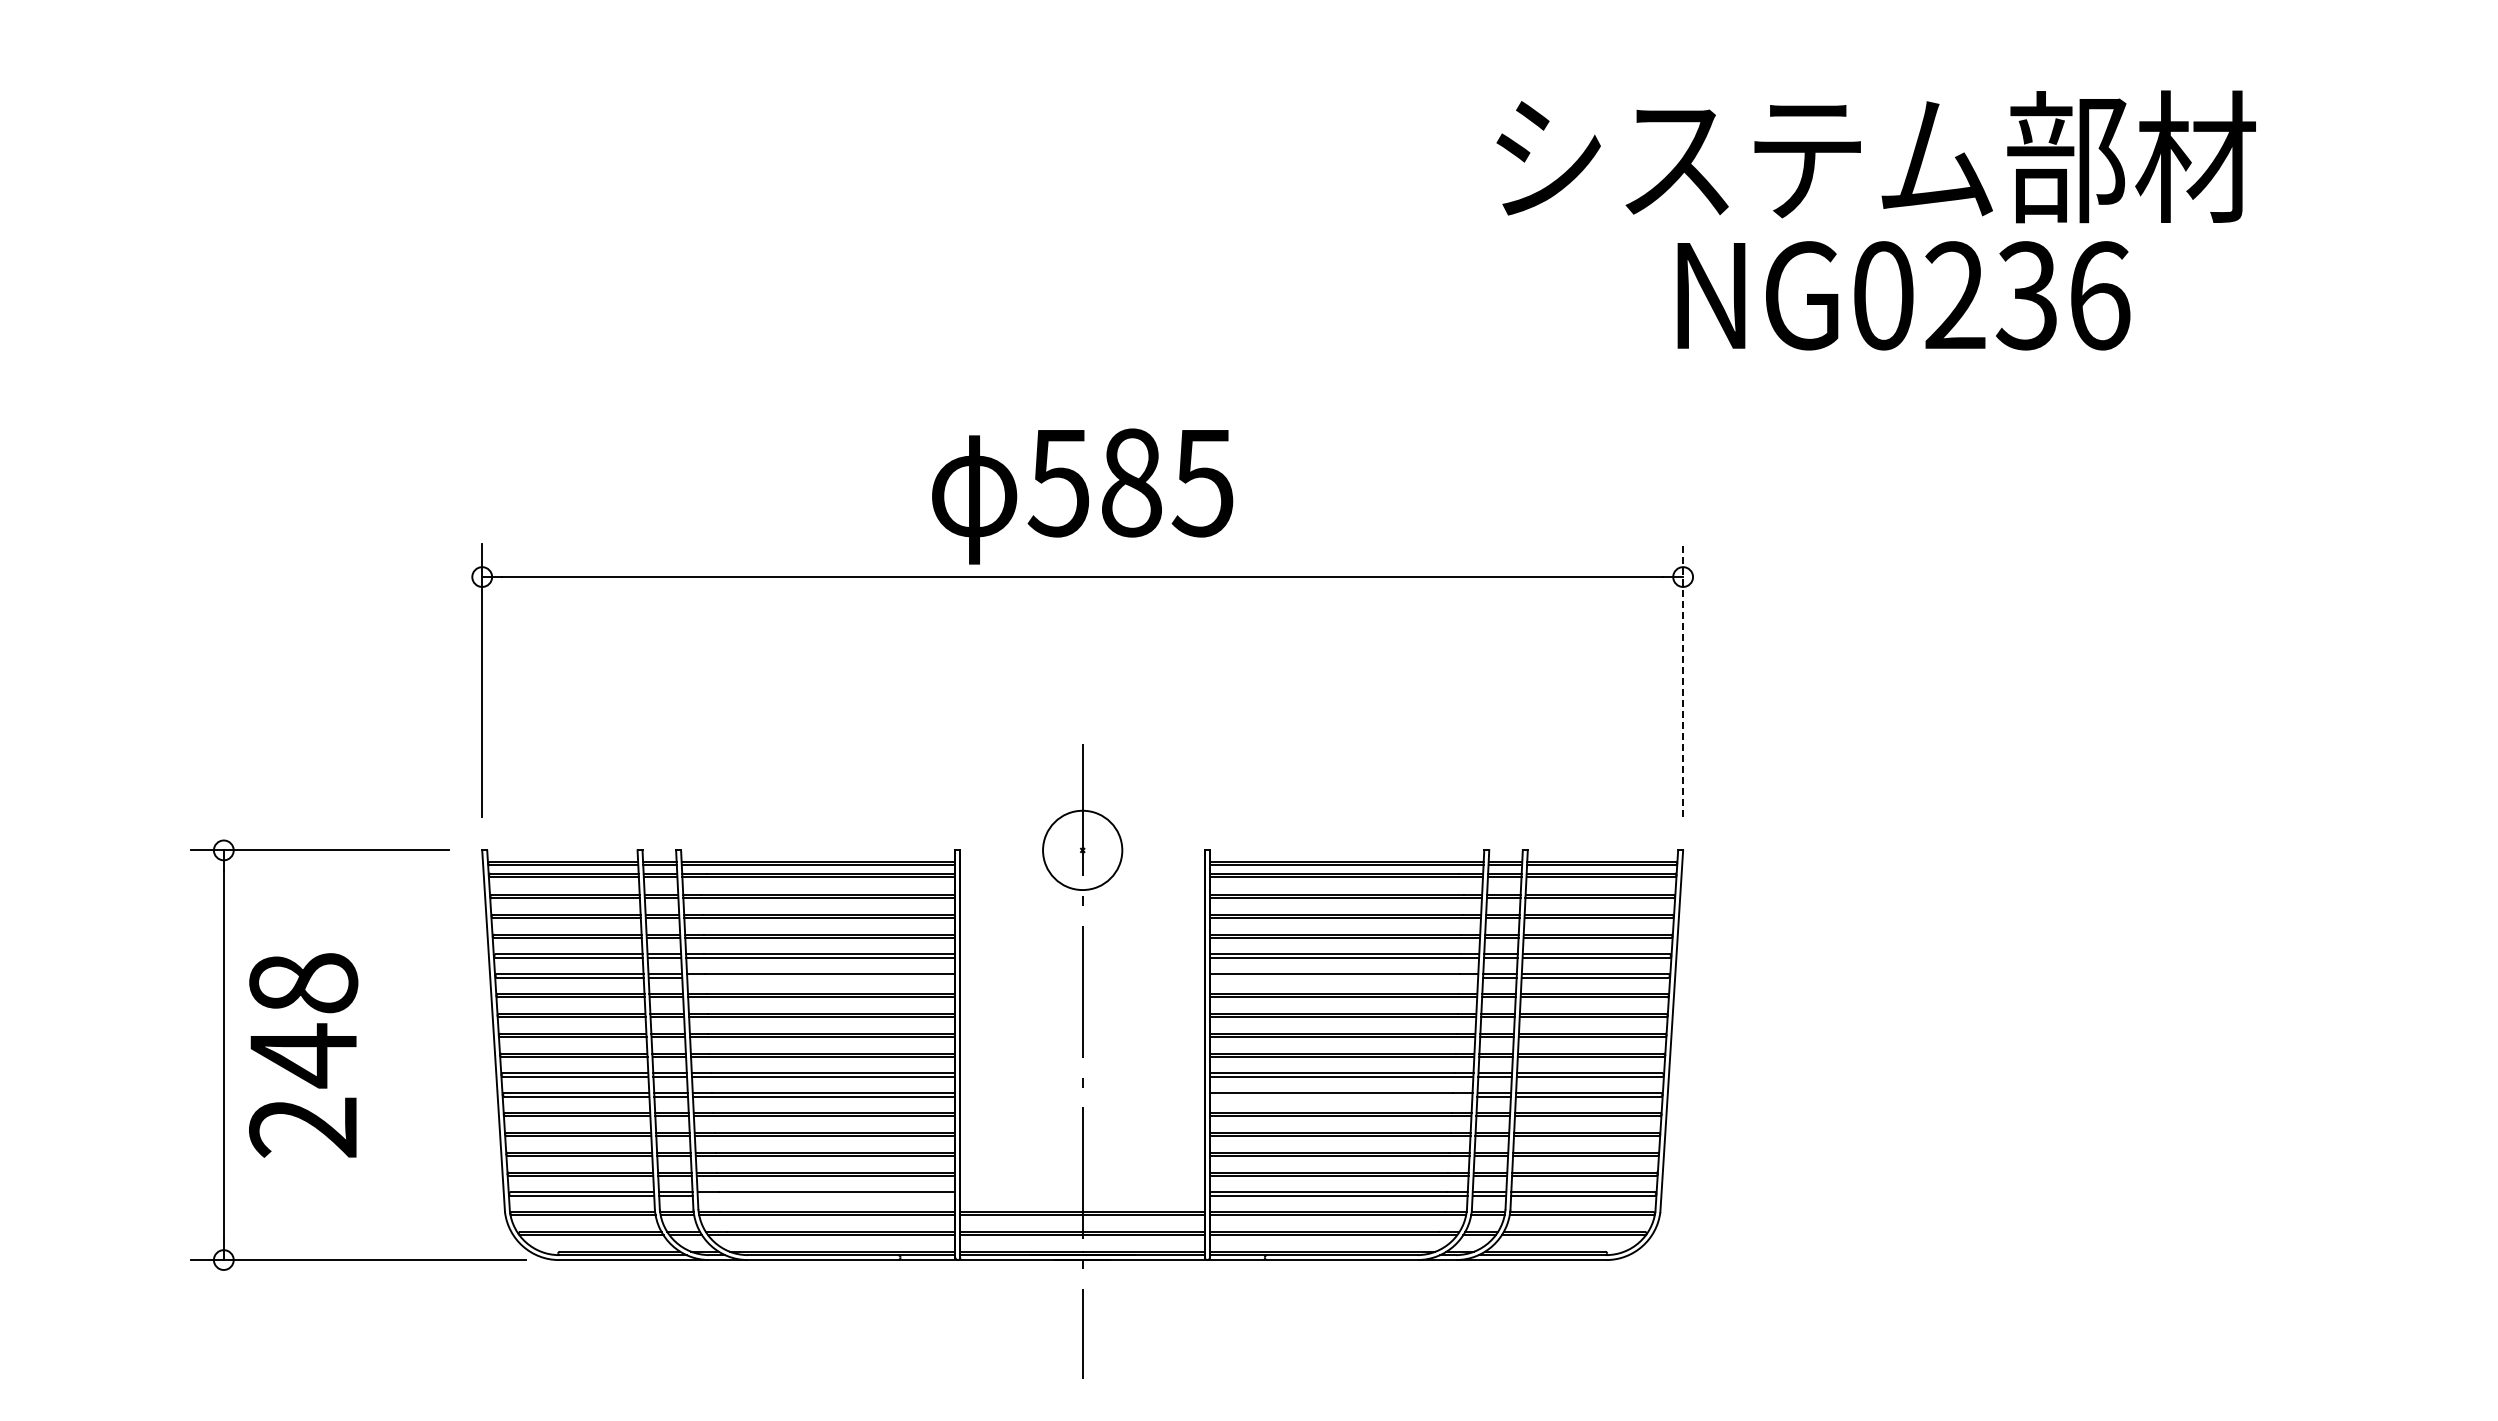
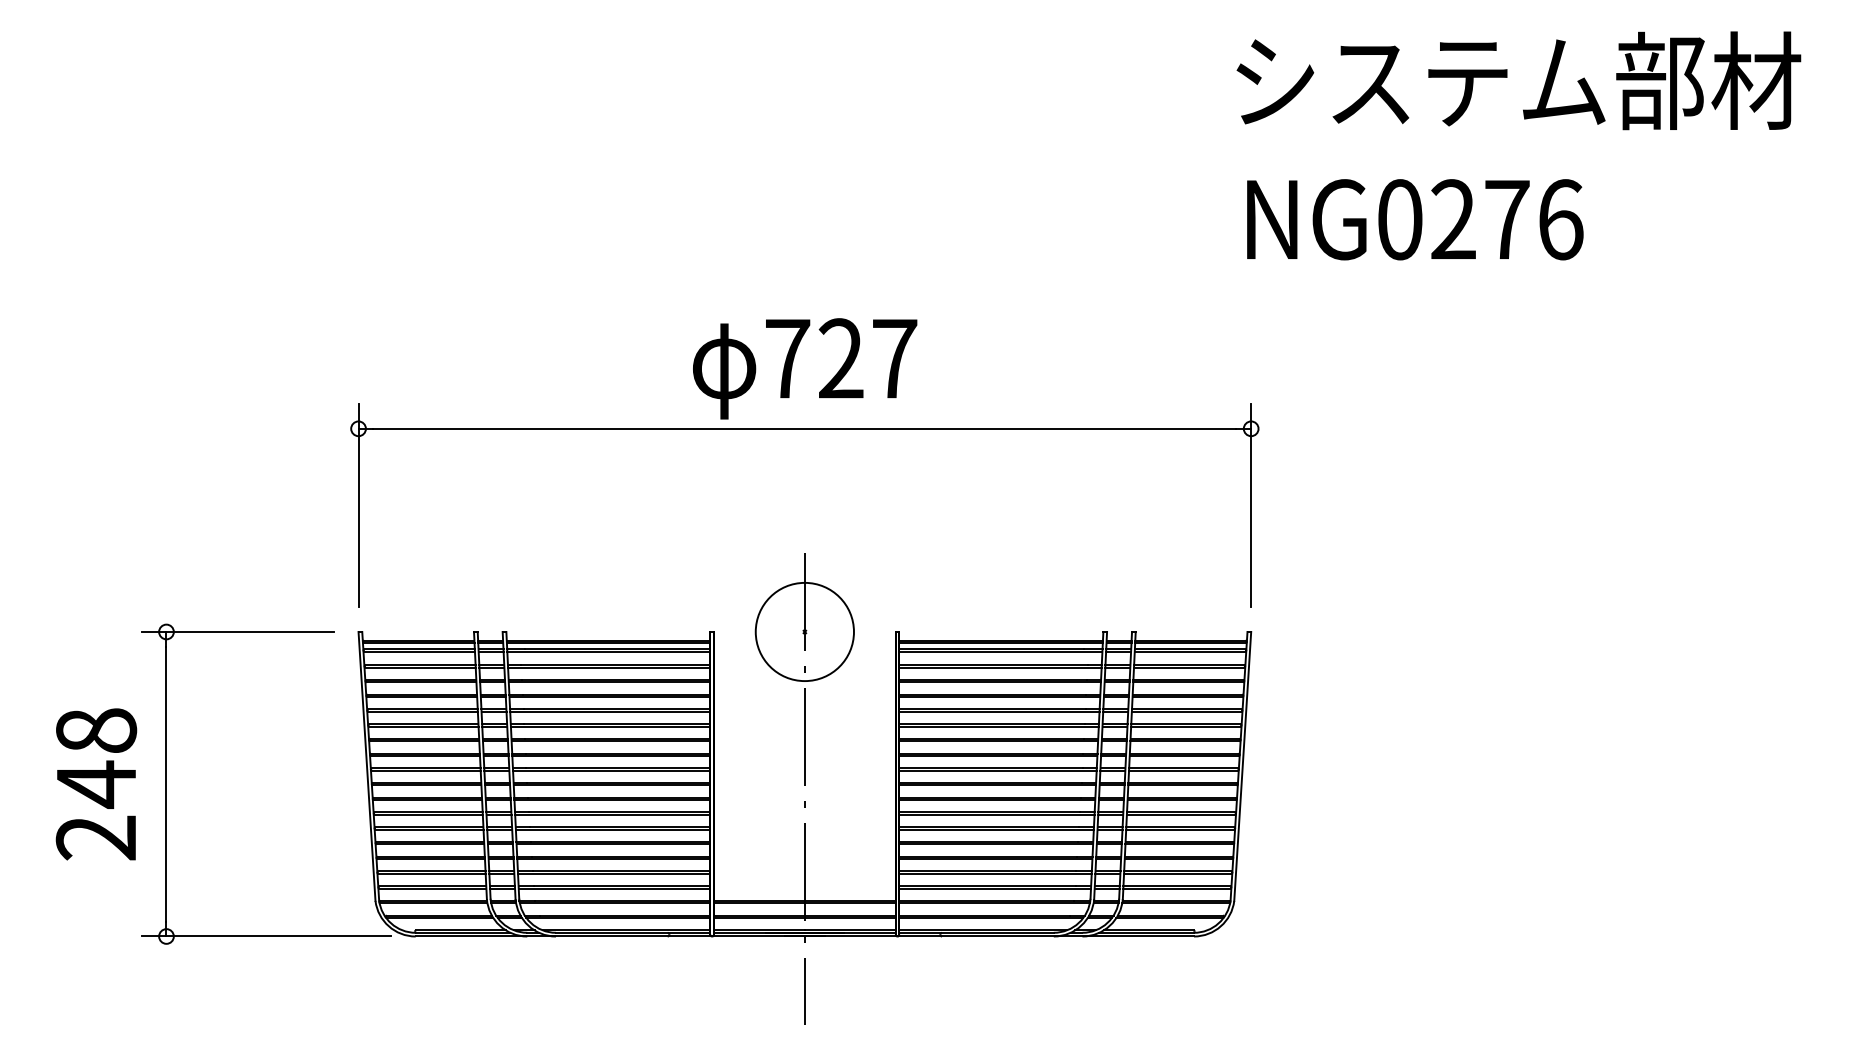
text: (1875, 156) -> (1518, 80), moved
text: (2026, 295) -> (1506, 219), NG0236 -> NG0276
text: (1130, 482) -> (840, 358), 585 -> 727
line: (1683, 680) -> (1251, 505), dashed -> solid
circle: (1082, 850) -> (804, 632), size x1.67
line: (821, 977) -> (610, 726), added
line: (1343, 977) -> (998, 726), added
text: (303, 1055) -> (96, 784), moved
line: (1340, 1096) -> (996, 814), added
line: (826, 1195) -> (614, 888), added

